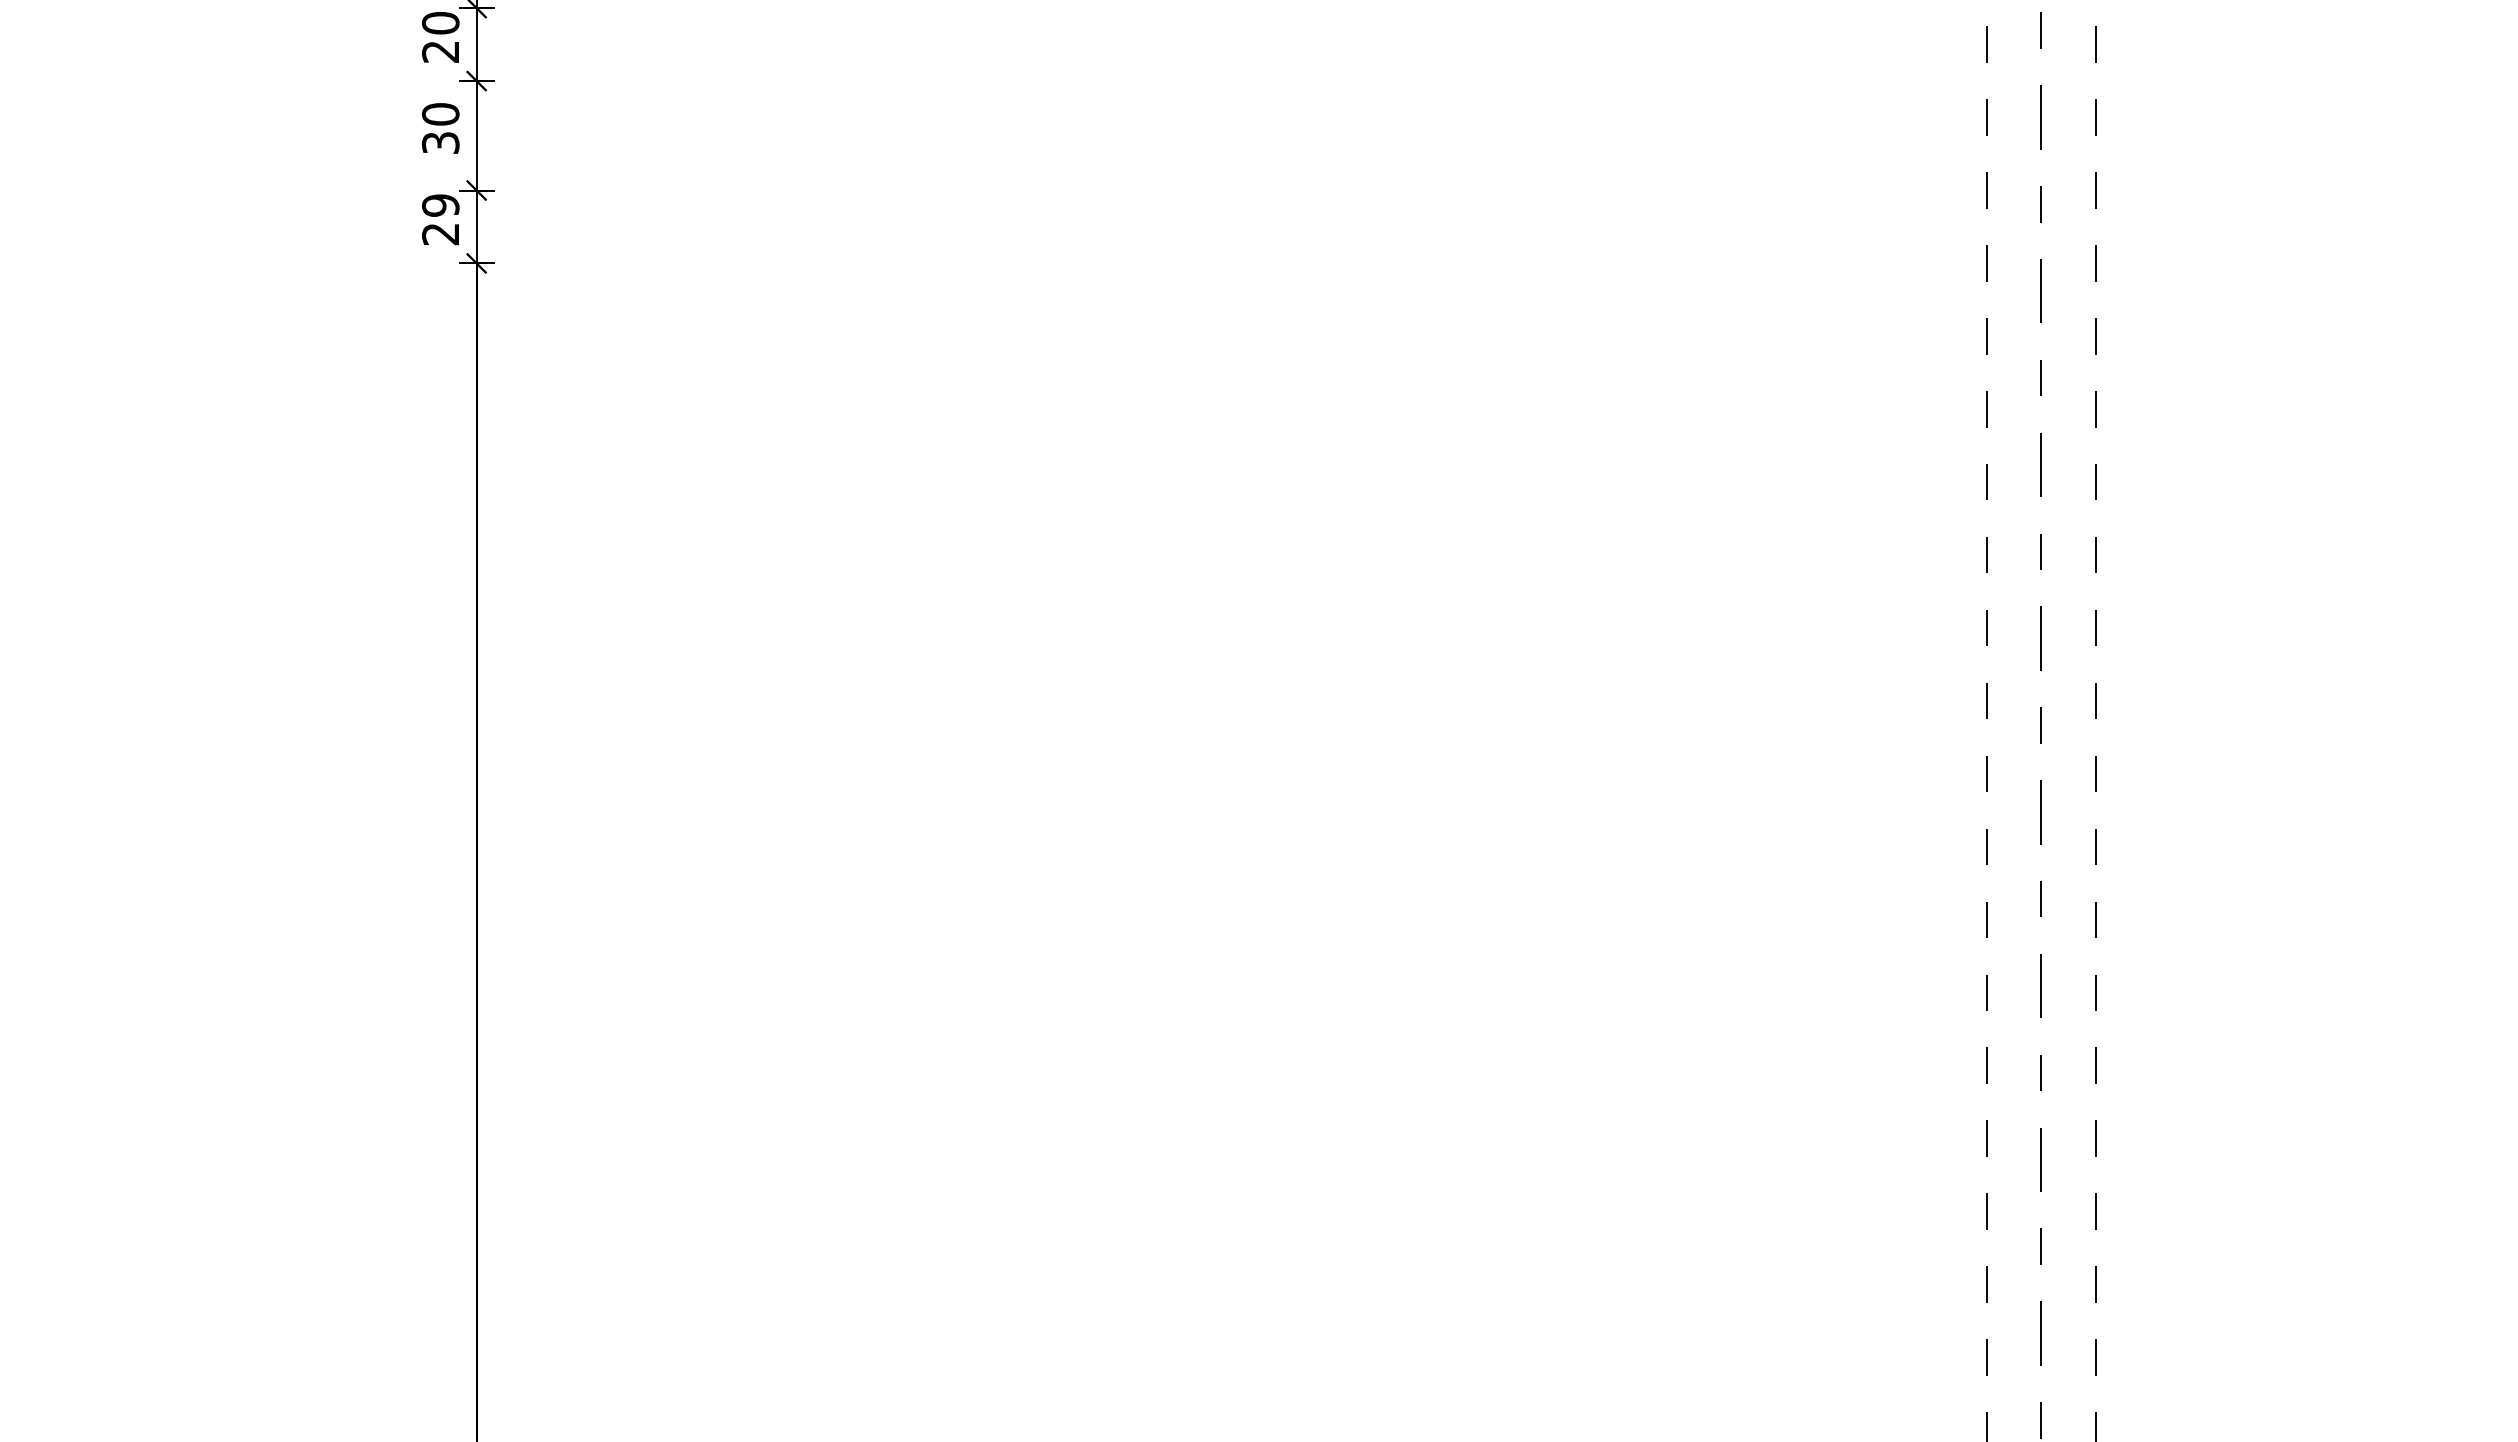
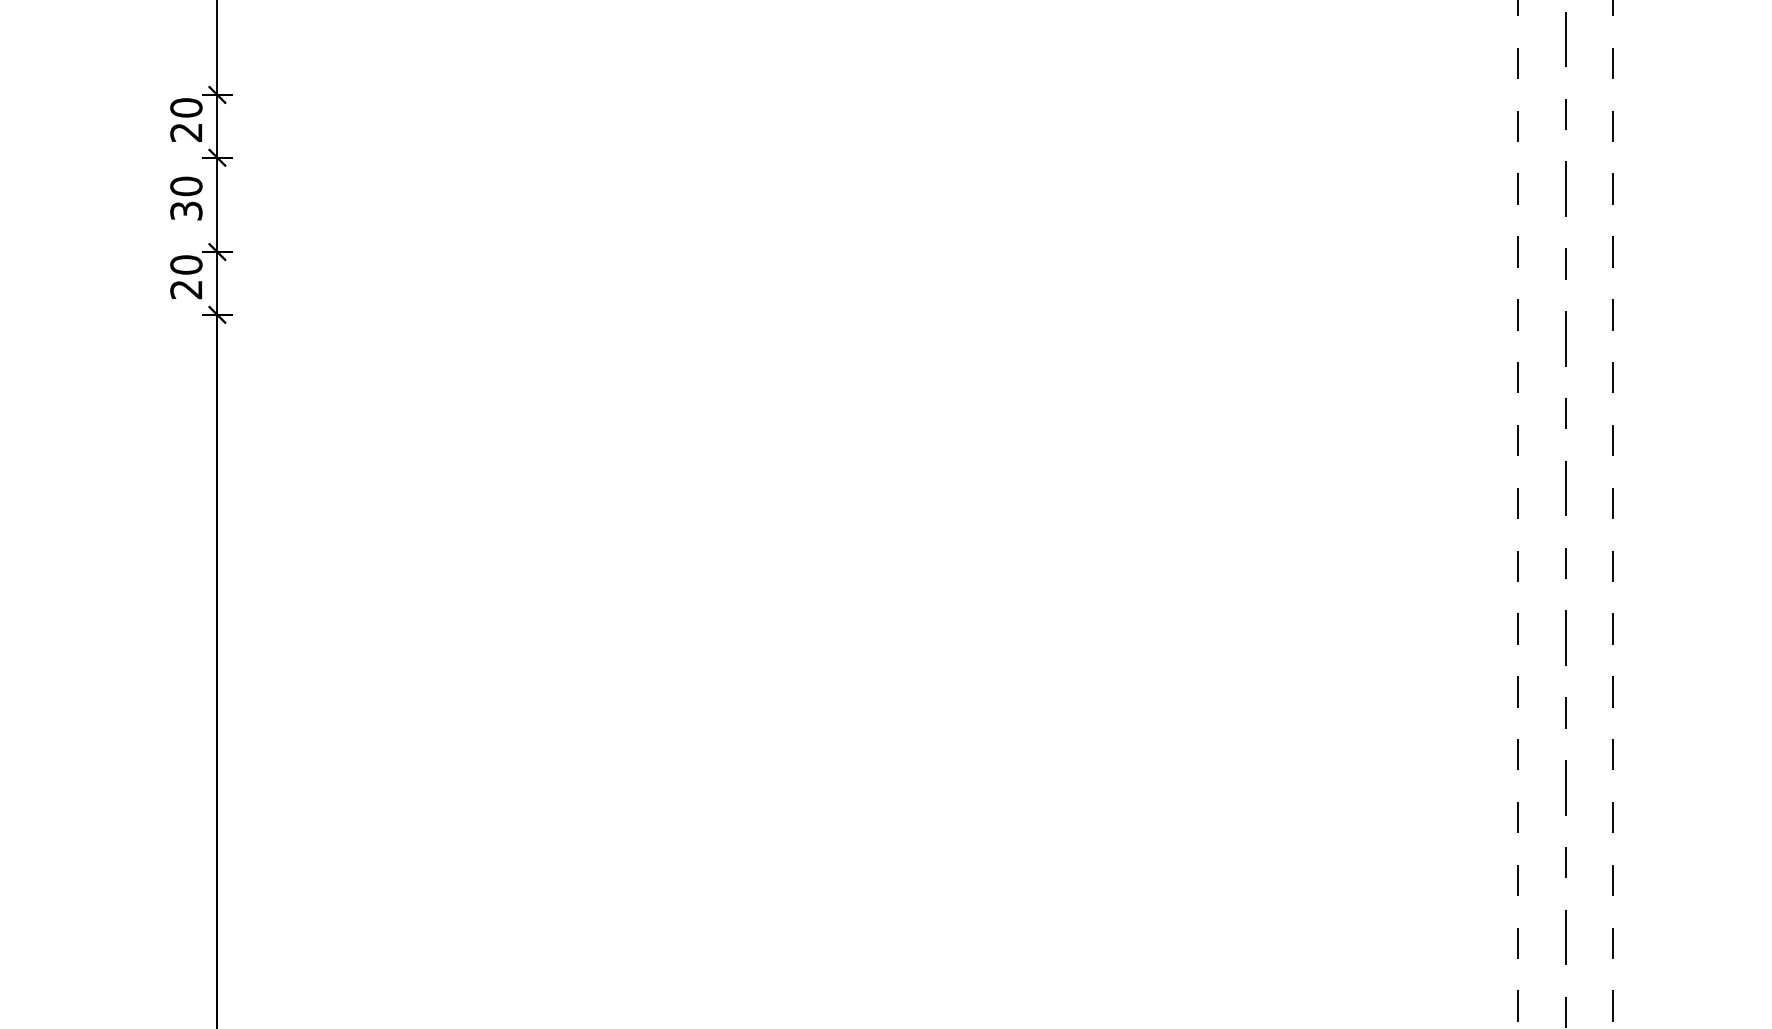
text: (440, 205) -> (186, 264), 29 -> 20

